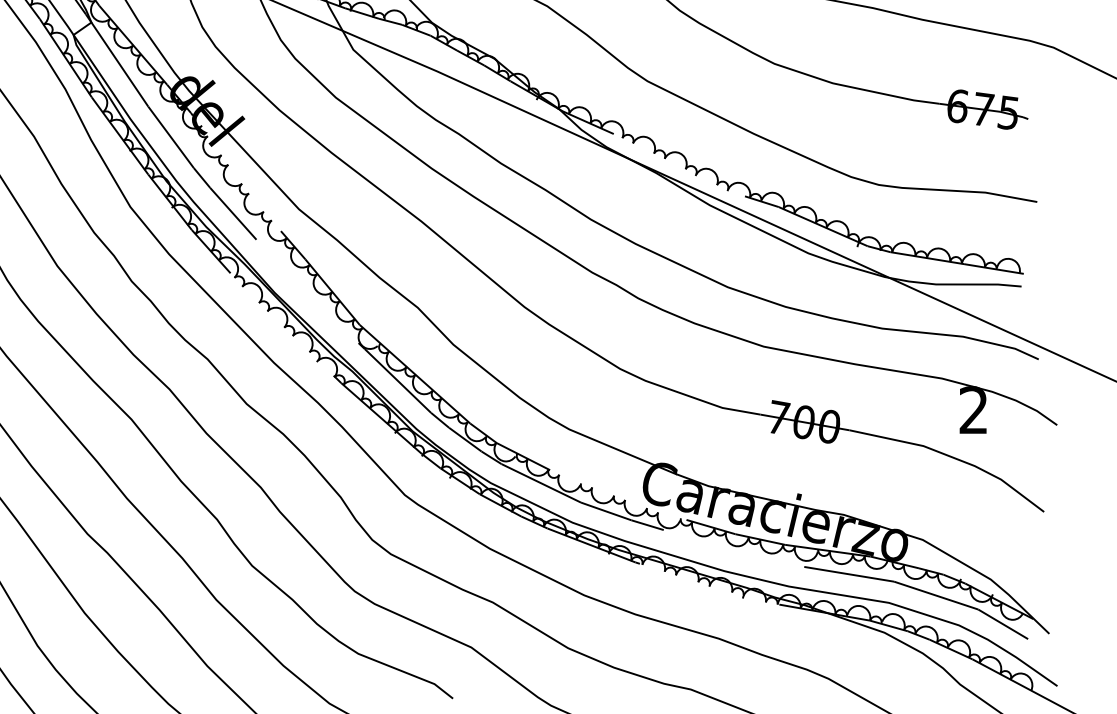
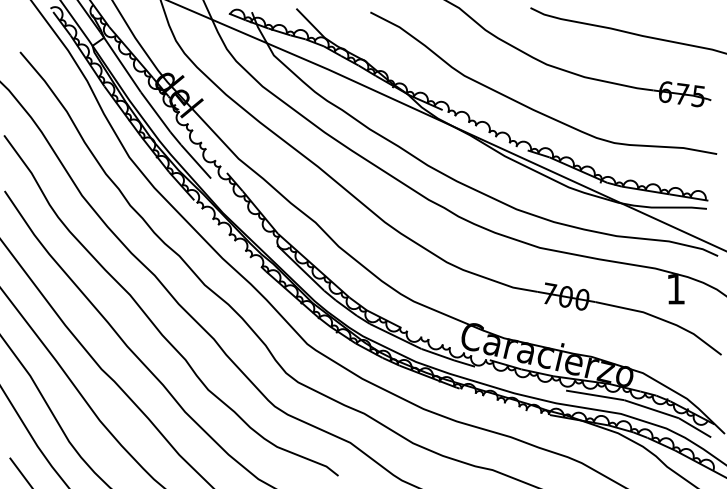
text: (973, 410) -> (675, 289), 2 -> 1

